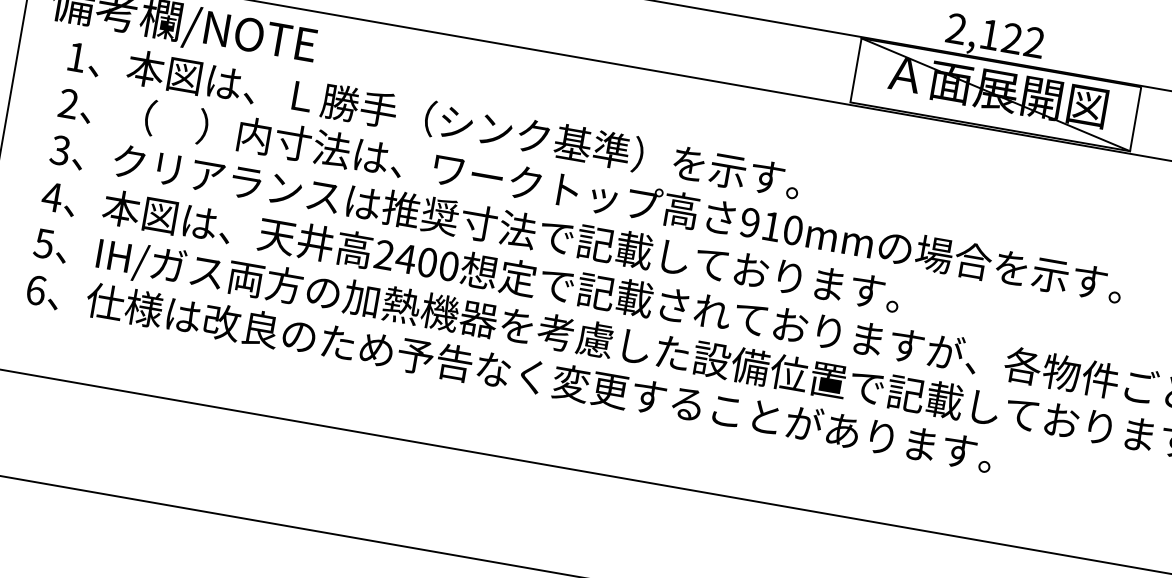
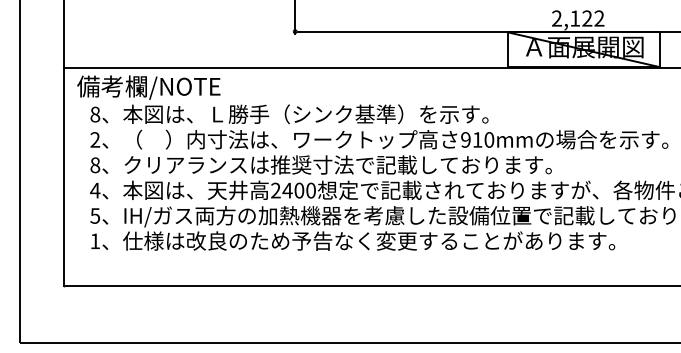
text: (77, 57) -> (95, 114), 1 -> 8
text: (60, 150) -> (95, 165), 3 -> 8
text: (36, 290) -> (95, 241), 6 -> 1

